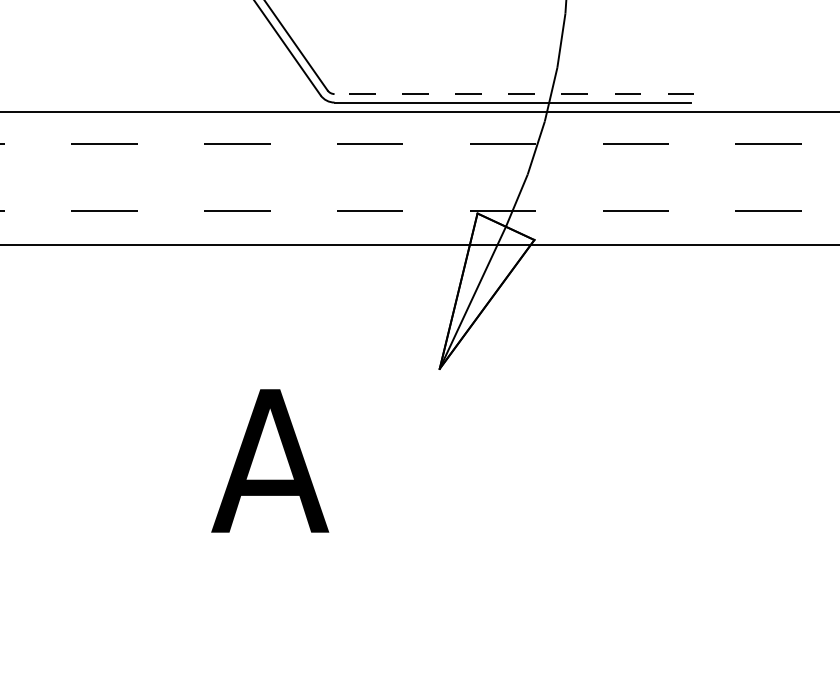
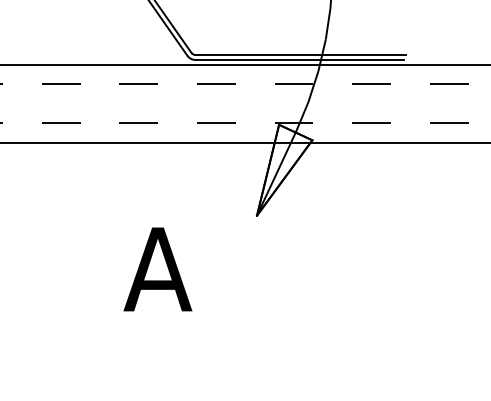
line: (514, 94) -> (300, 55), dashed -> solid

